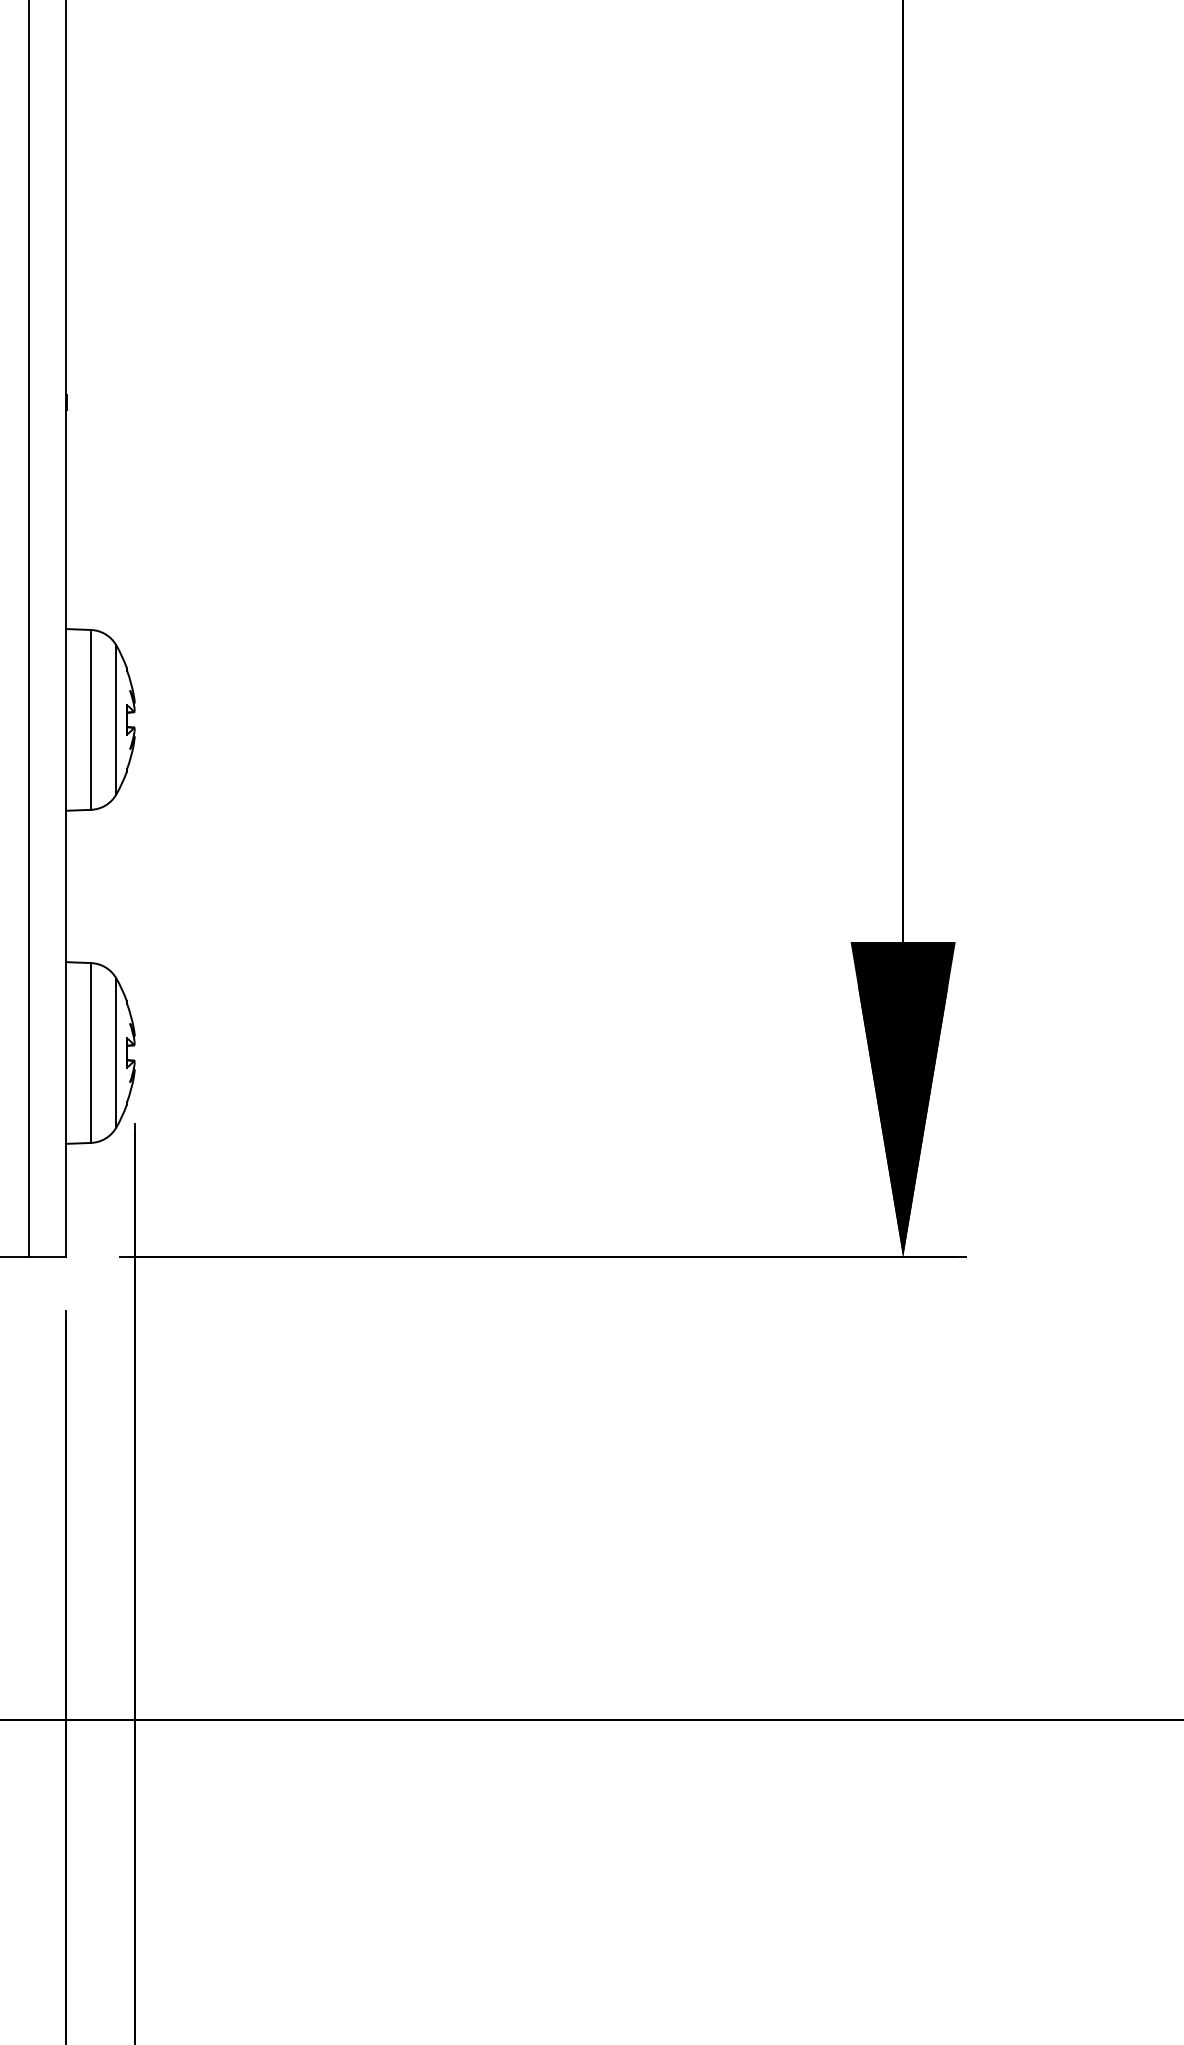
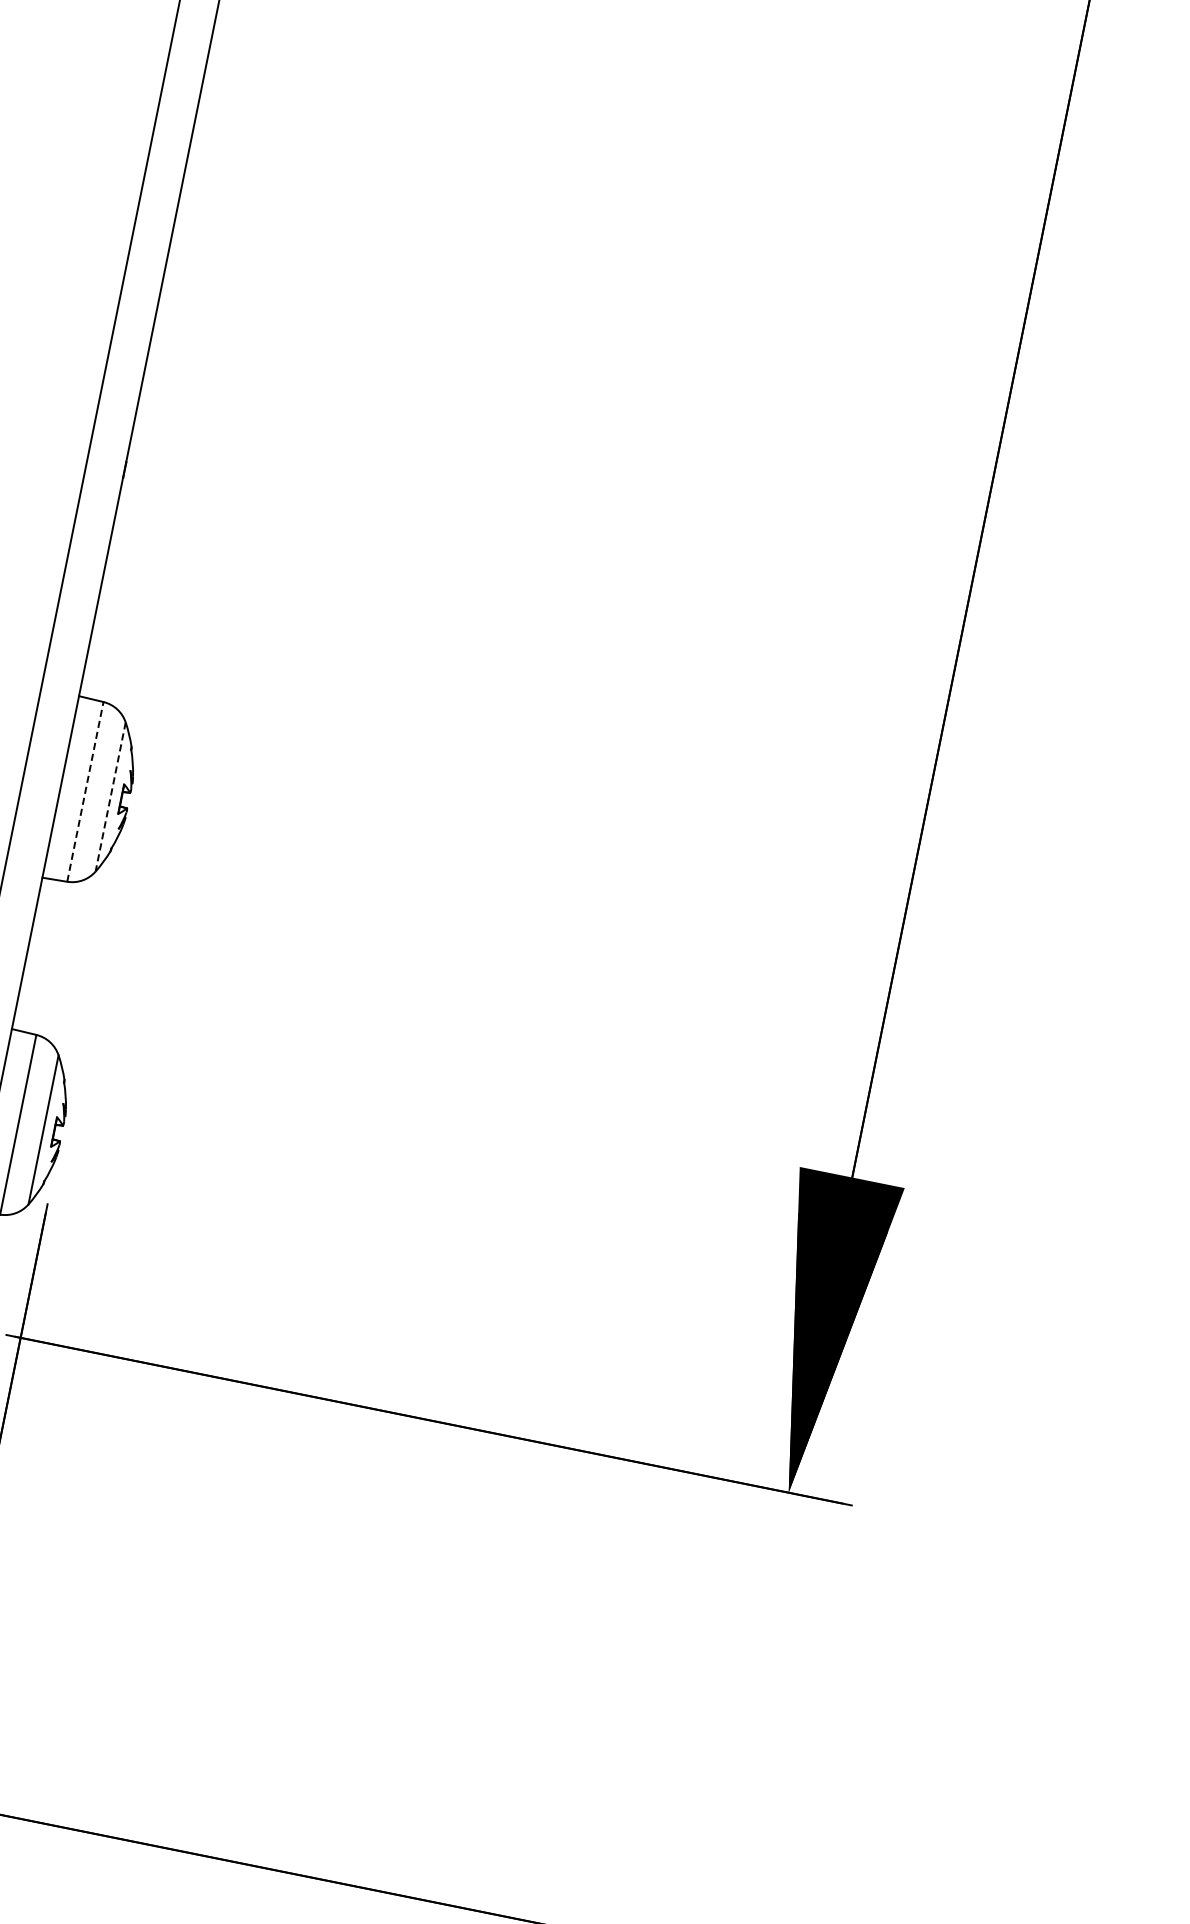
line: (91, 719) -> (85, 791), solid -> dashed
line: (116, 719) -> (110, 796), solid -> dashed

